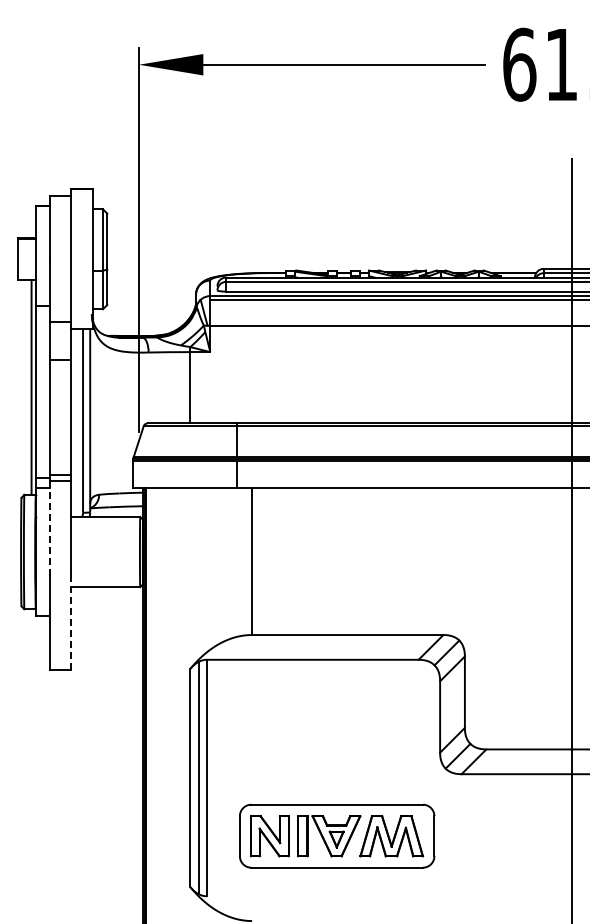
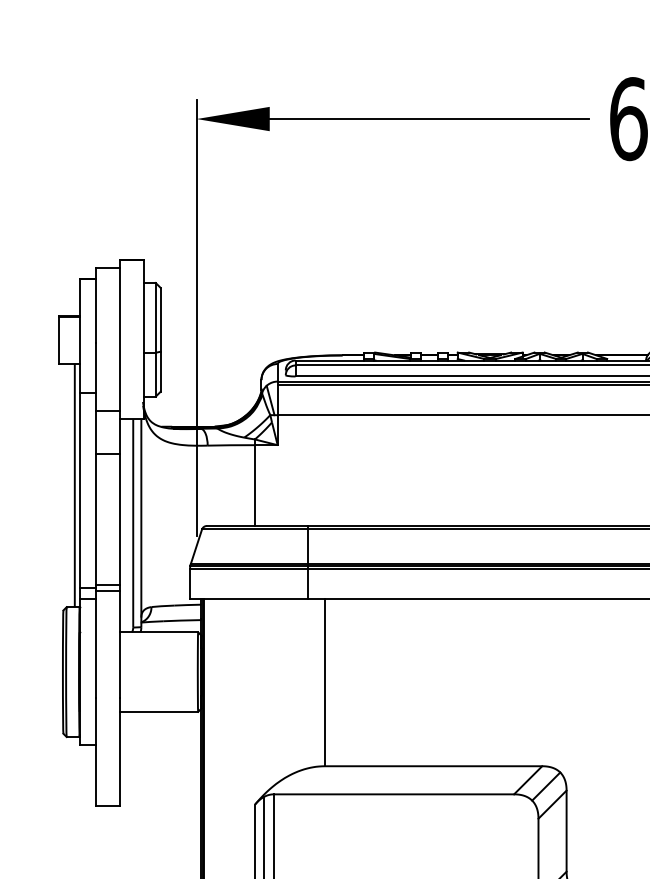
line: (50, 528) -> (96, 645), dashed -> solid
line: (71, 622) -> (120, 752), dashed -> solid

